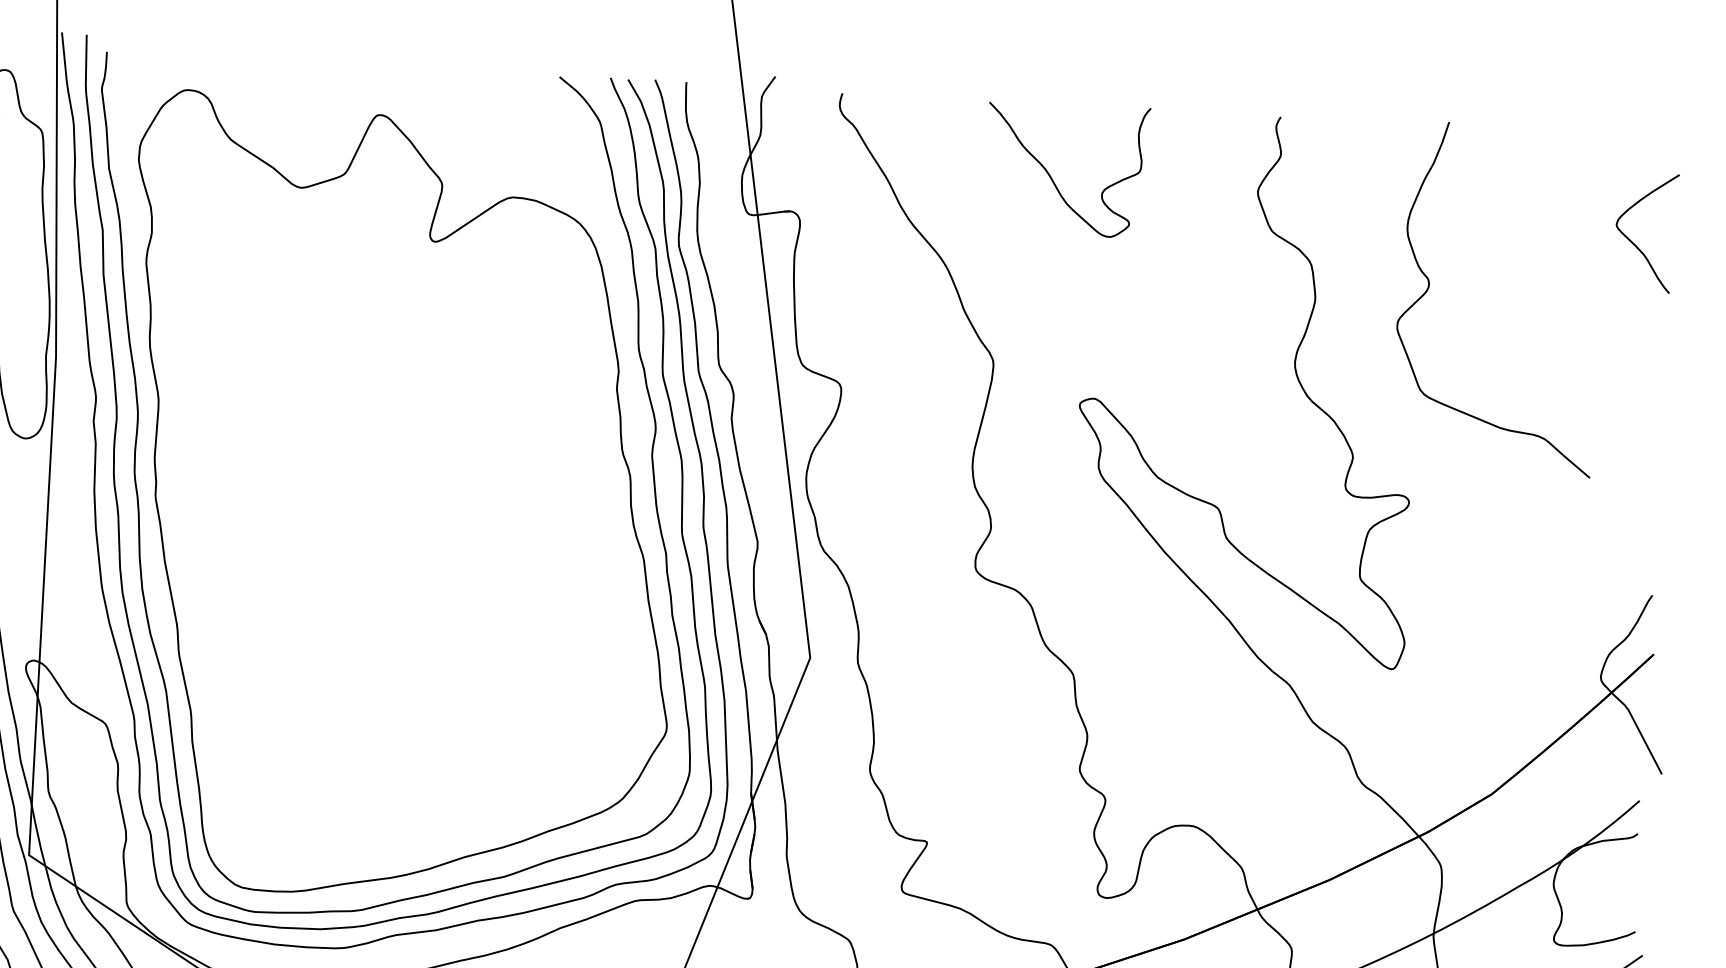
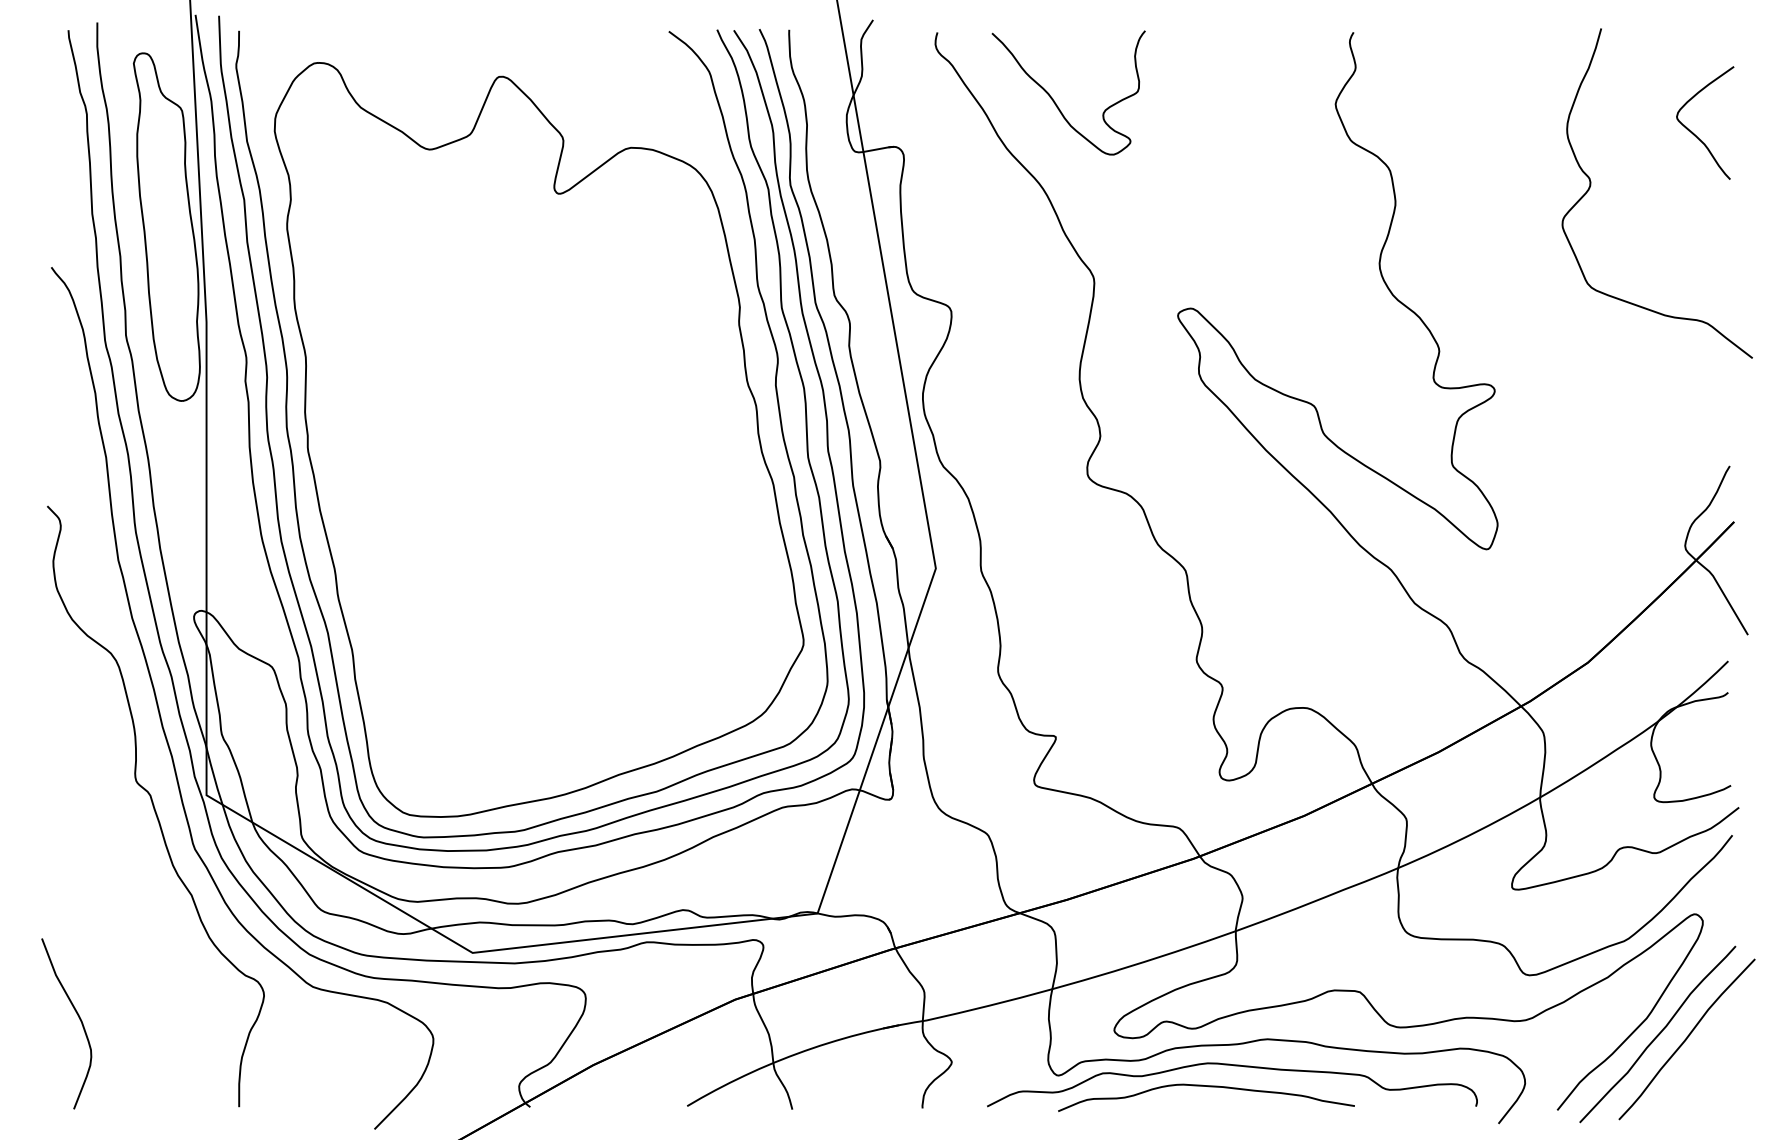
curve: (1051, 176) -> (1054, 100), moved
curve: (1430, 286) -> (1591, 185), moved

